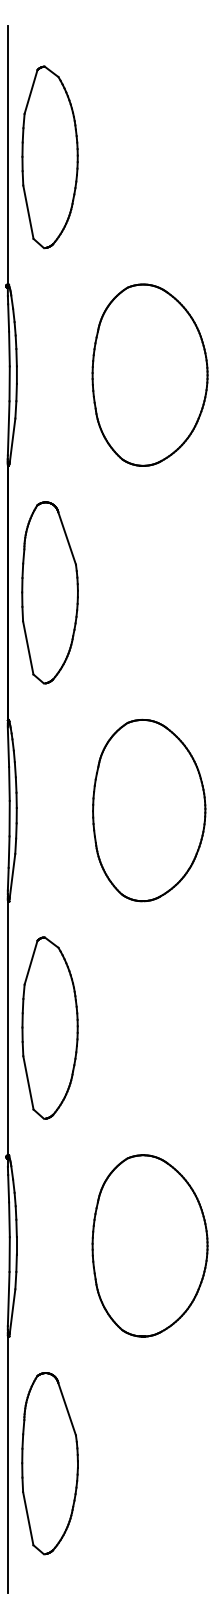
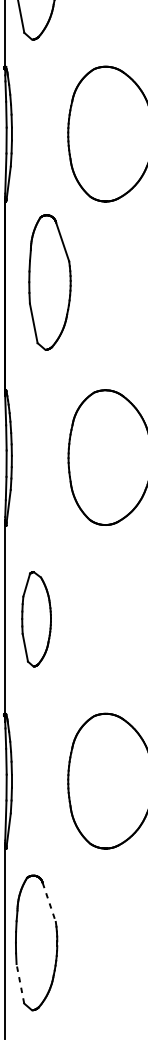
part: (49, 592) -> (49, 282), moved
part: (49, 1027) -> (36, 618), size x0.7
line: (67, 1409) -> (49, 902), solid -> dashed
line: (28, 1518) -> (20, 983), solid -> dashed

